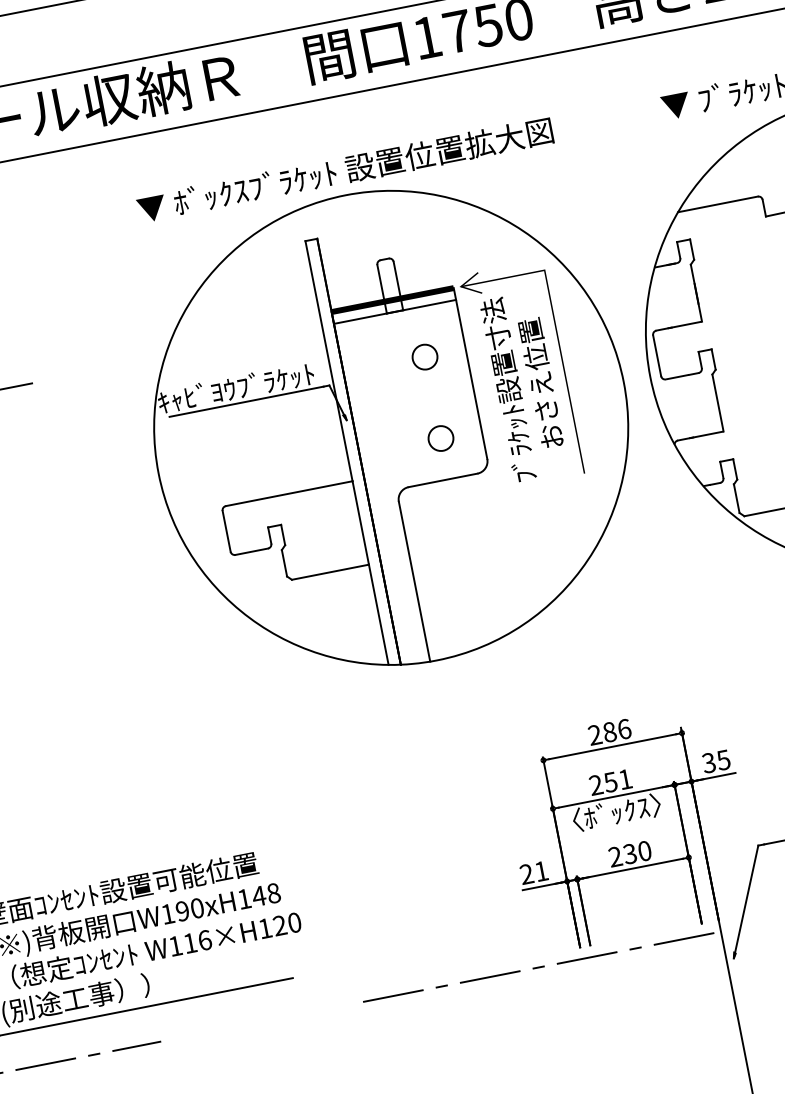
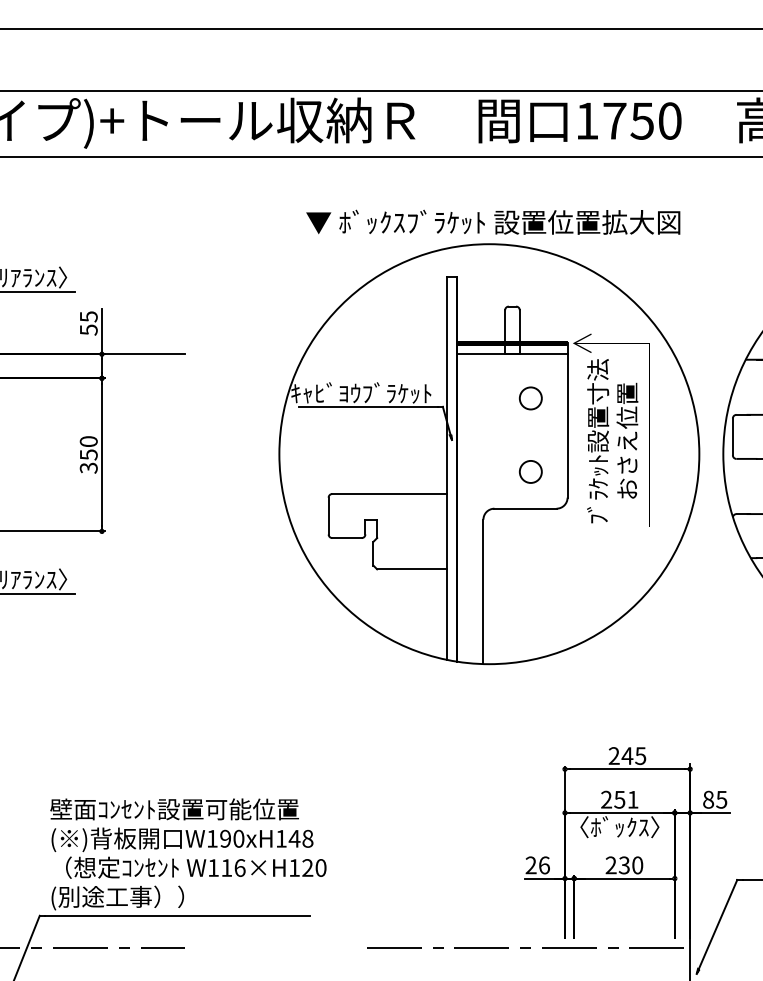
text: (616, 731) -> (633, 756), 286 -> 245
text: (708, 762) -> (708, 799), 35 -> 85
text: (541, 871) -> (544, 865), 21 -> 26

